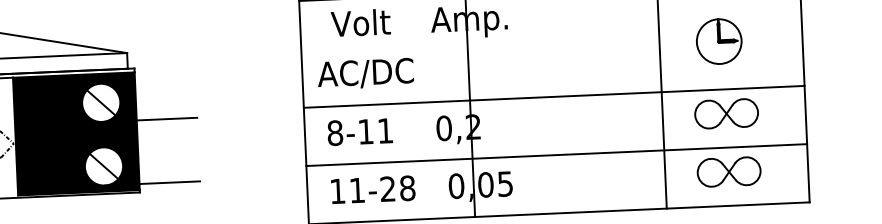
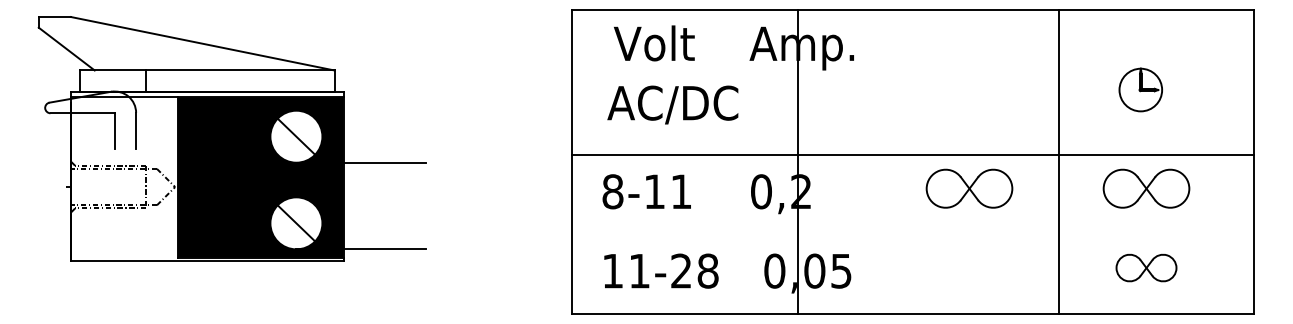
part: (719, 41) -> (1140, 89), size x0.7
text: (365, 73) -> (672, 104), moved
part: (596, 119) -> (969, 188), added
line: (556, 154) -> (912, 234), removed
part: (729, 171) -> (1146, 267), size x0.7

